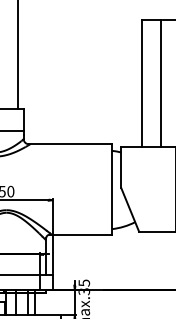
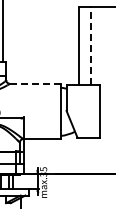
line: (160, 82) -> (90, 45), solid -> dashed
line: (71, 144) -> (35, 83), solid -> dashed

